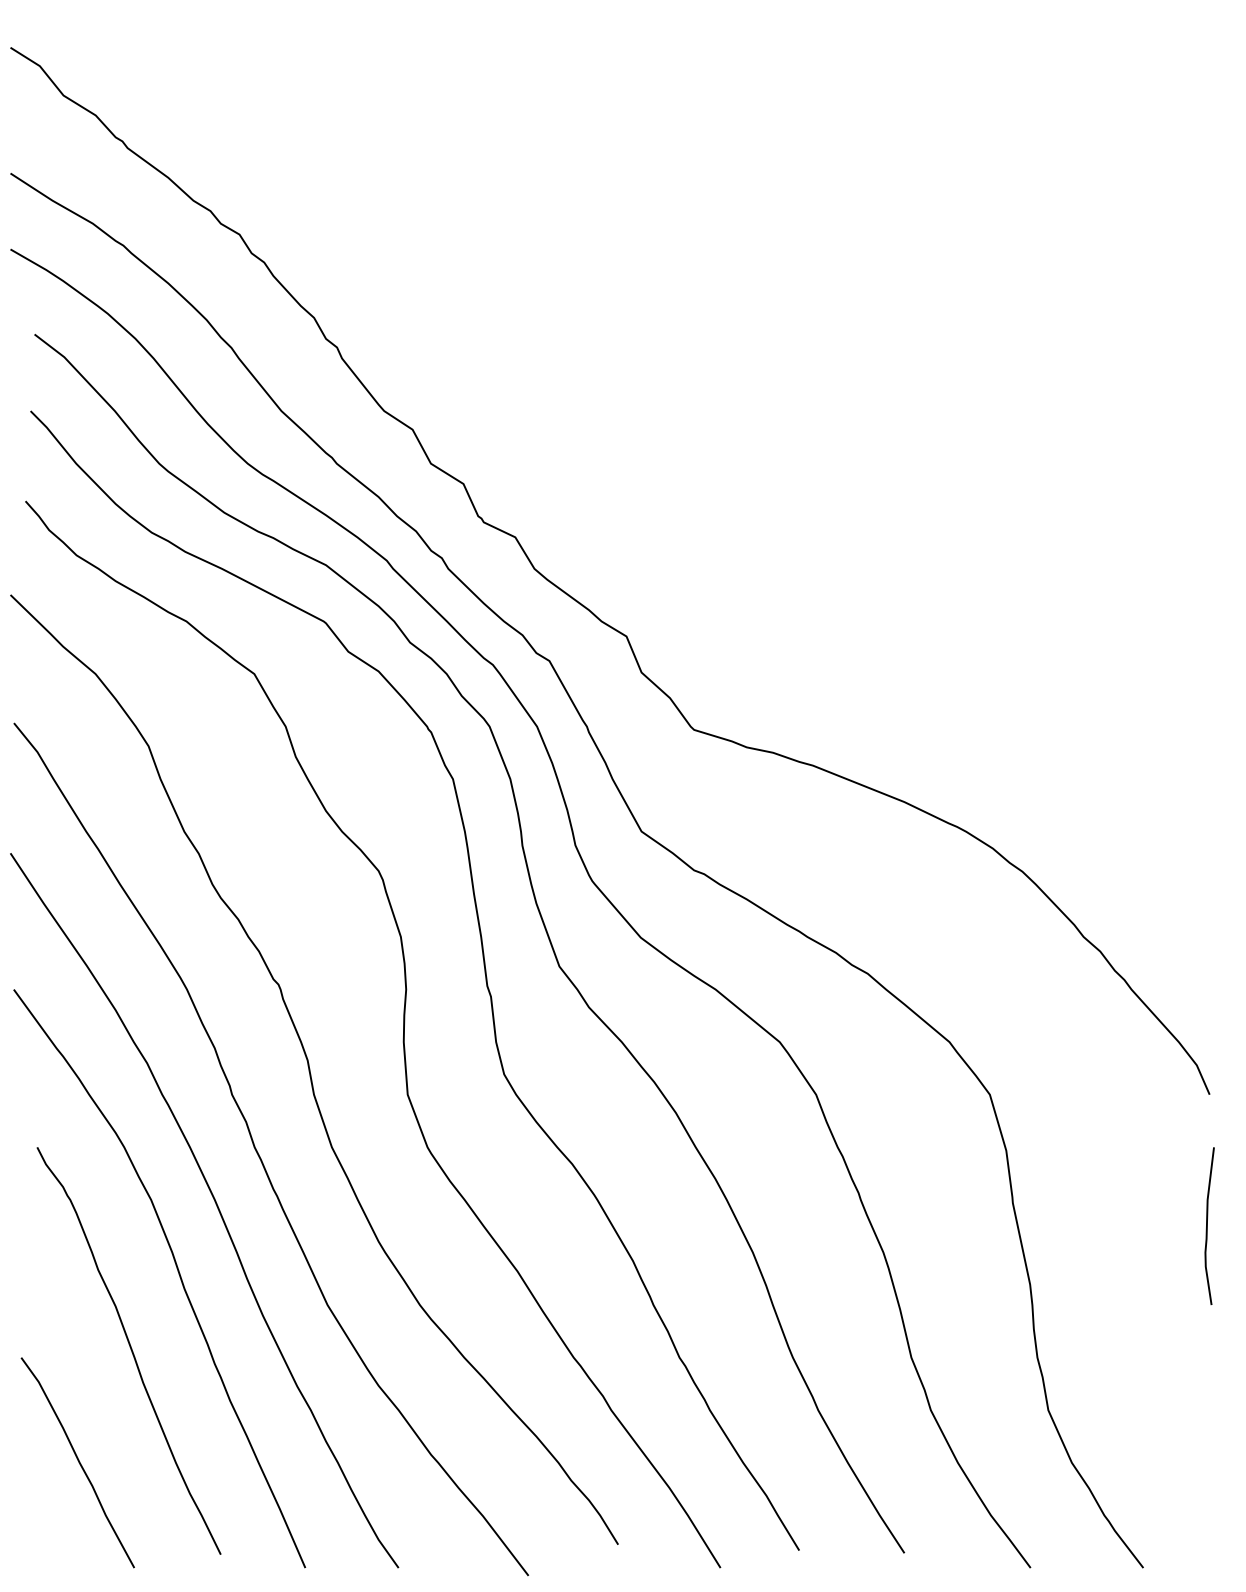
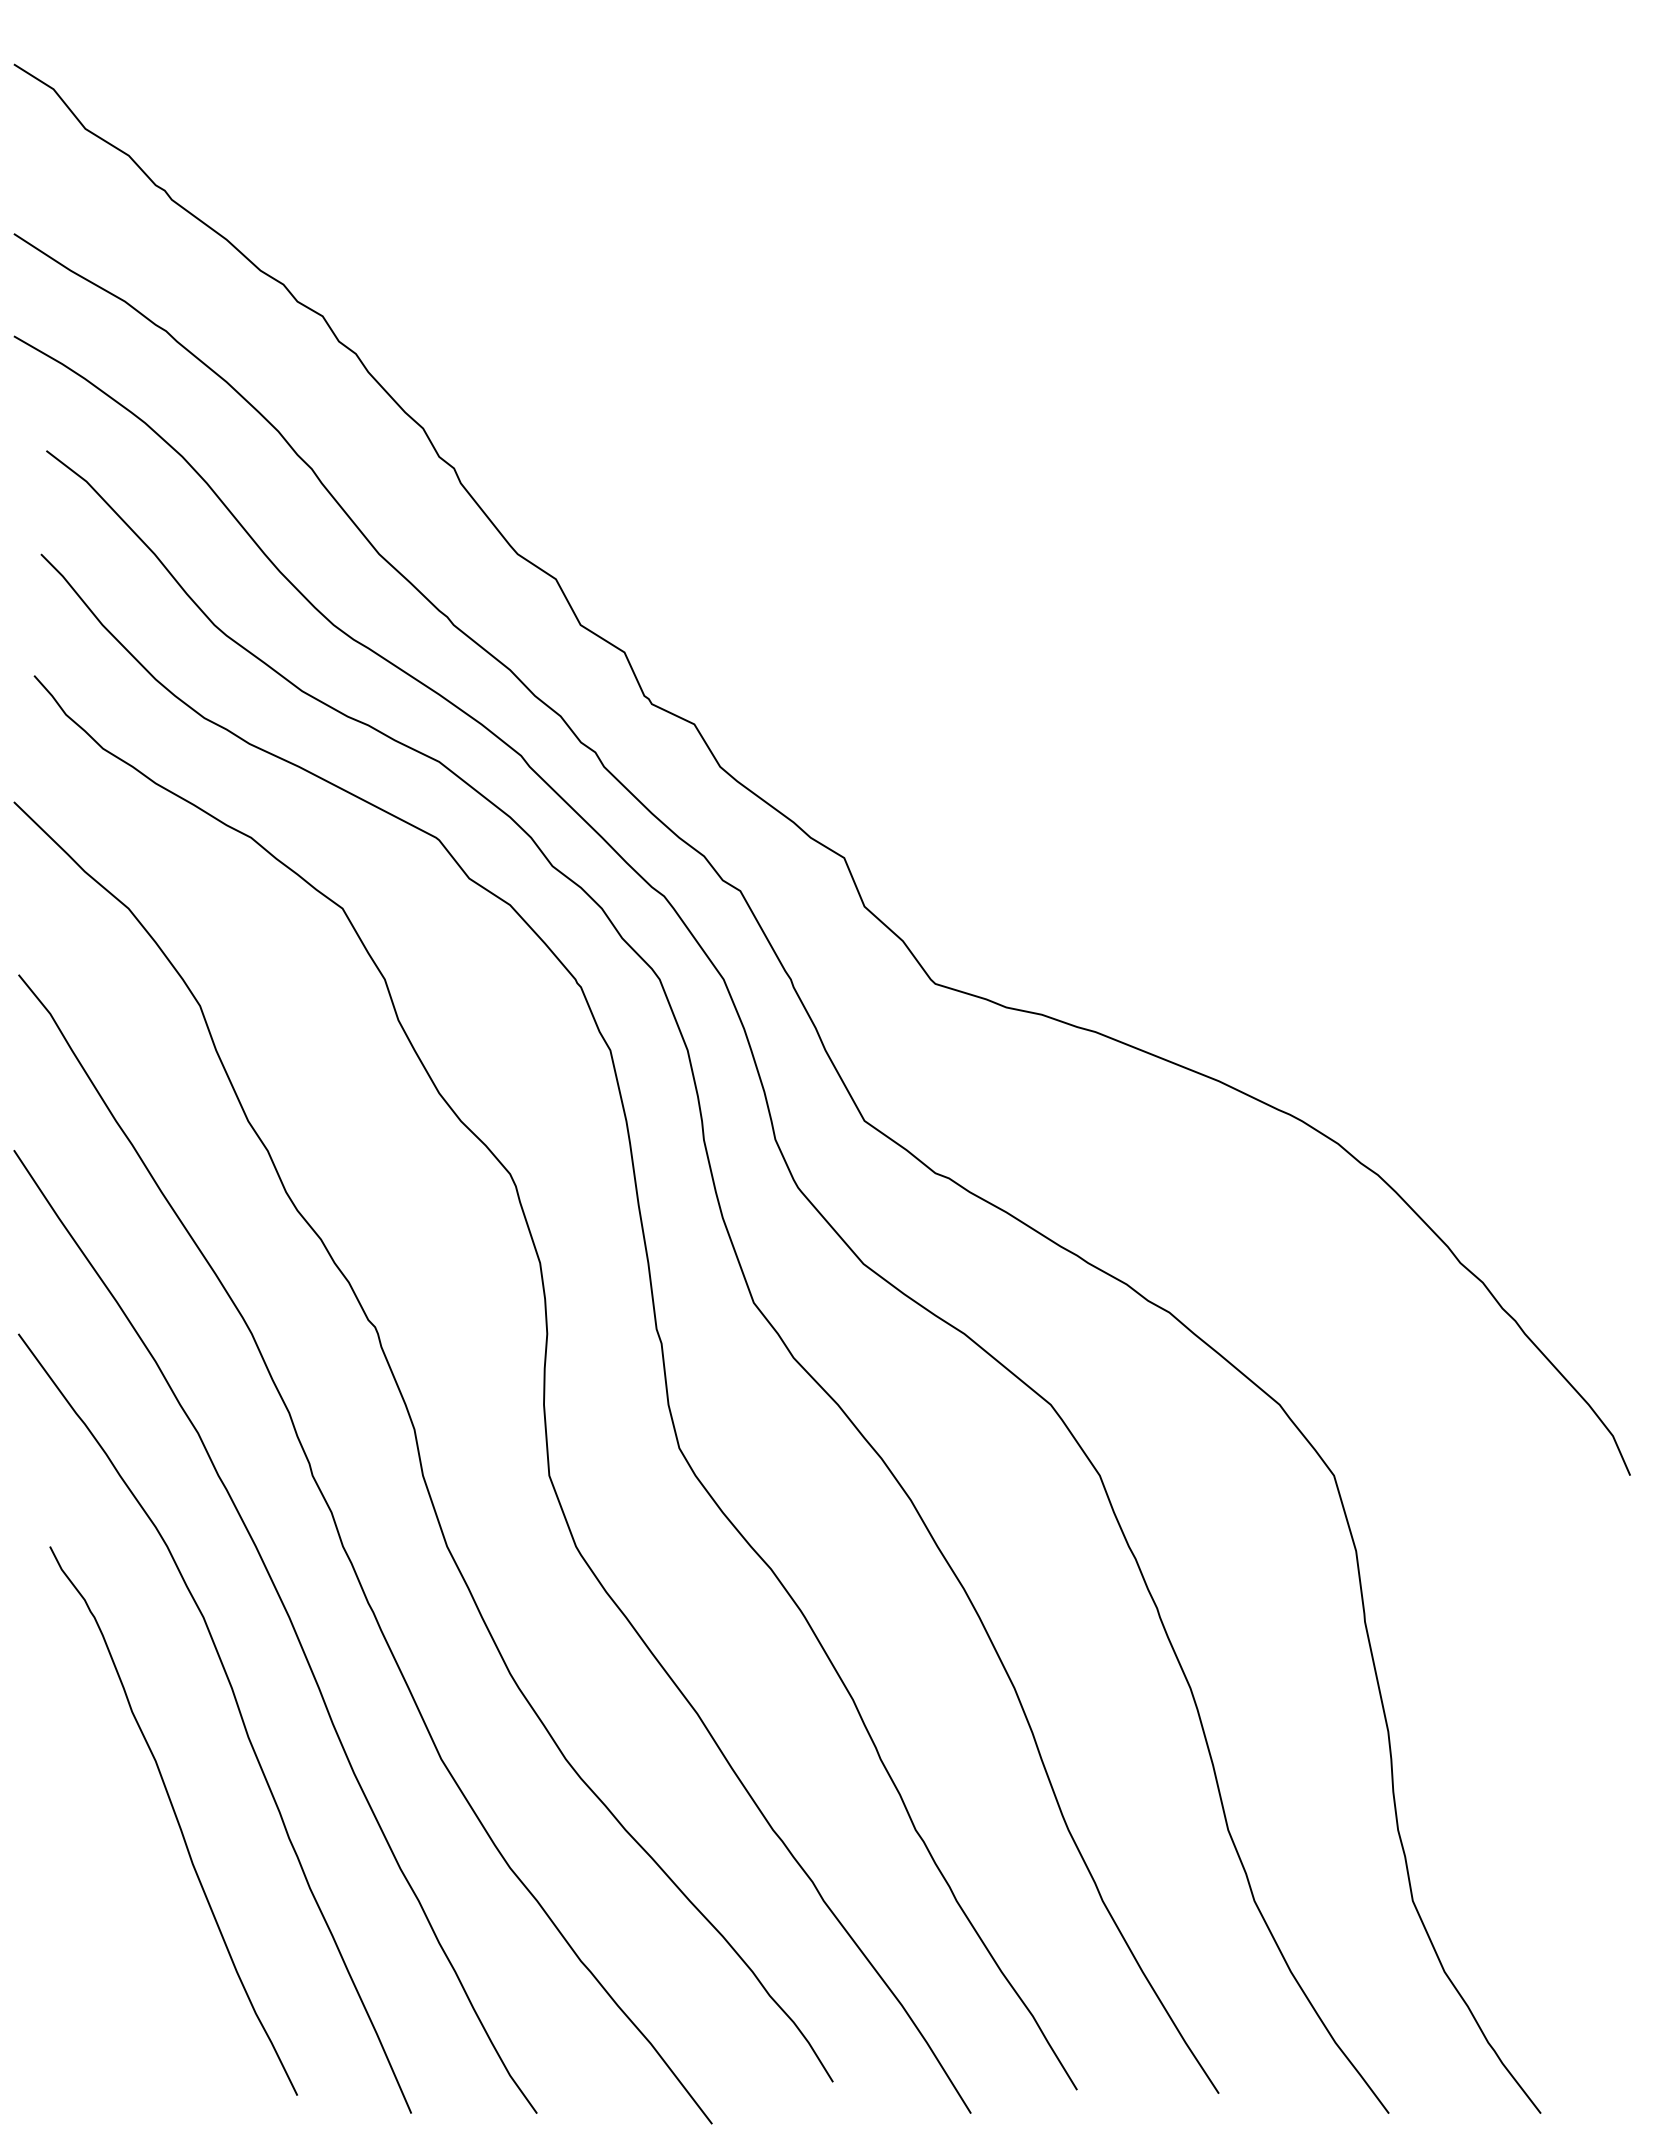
curve: (1207, 1225) -> (1627, 1652), removed
curve: (78, 1461) -> (105, 1970), removed

